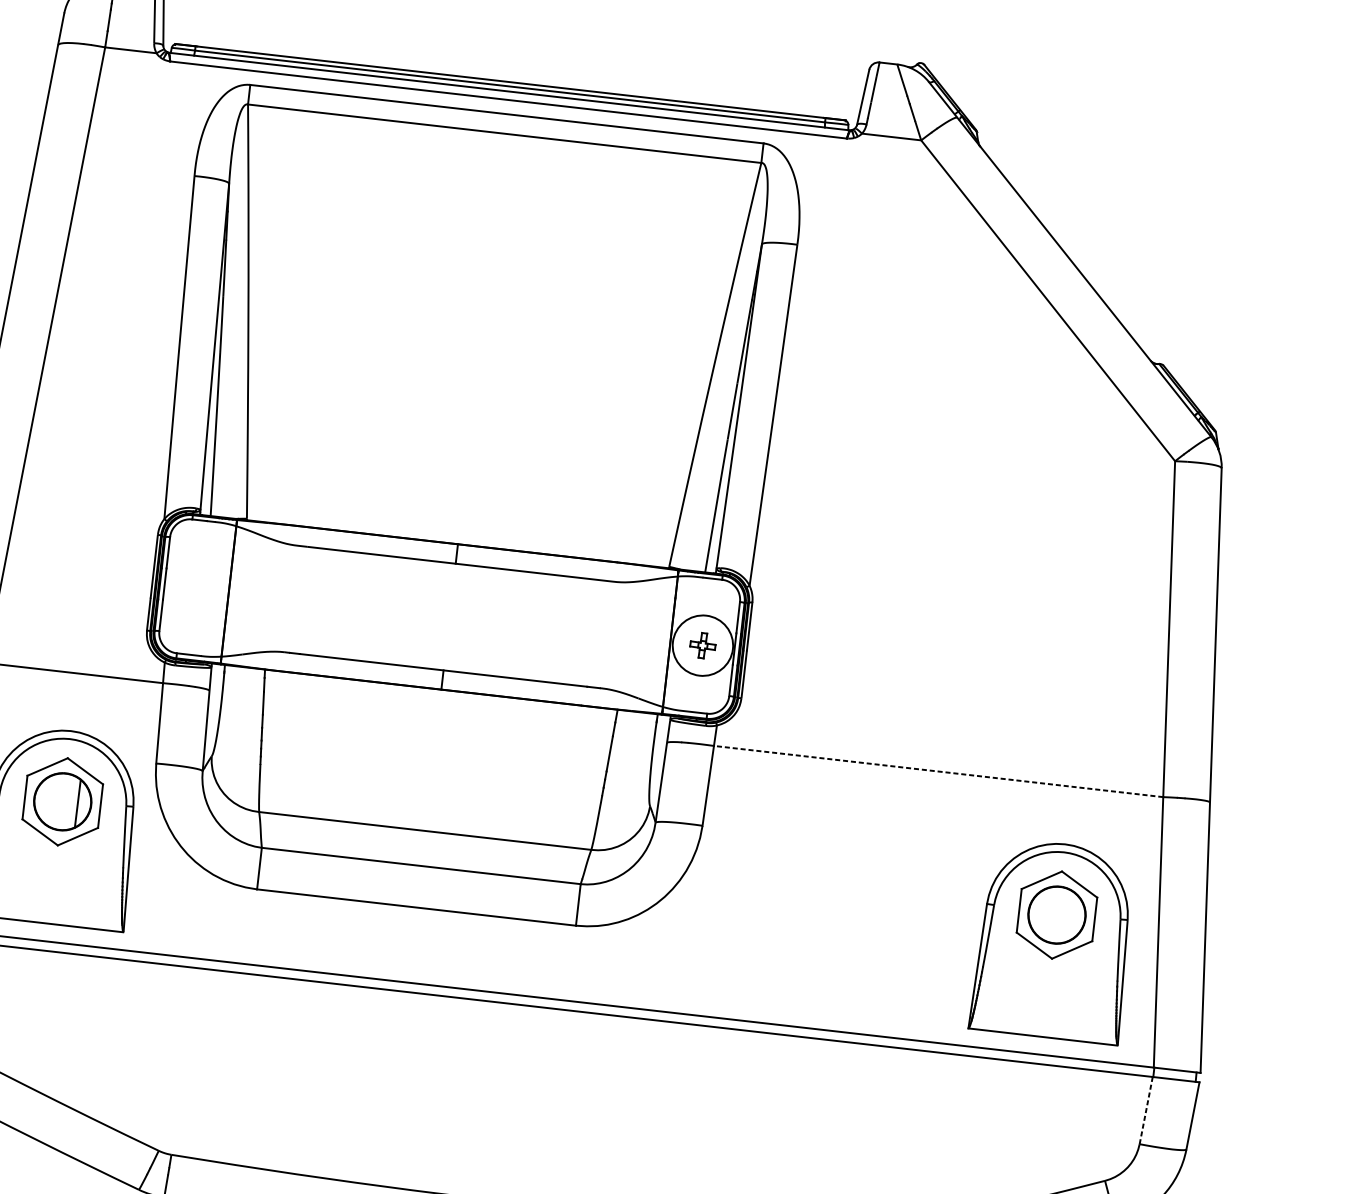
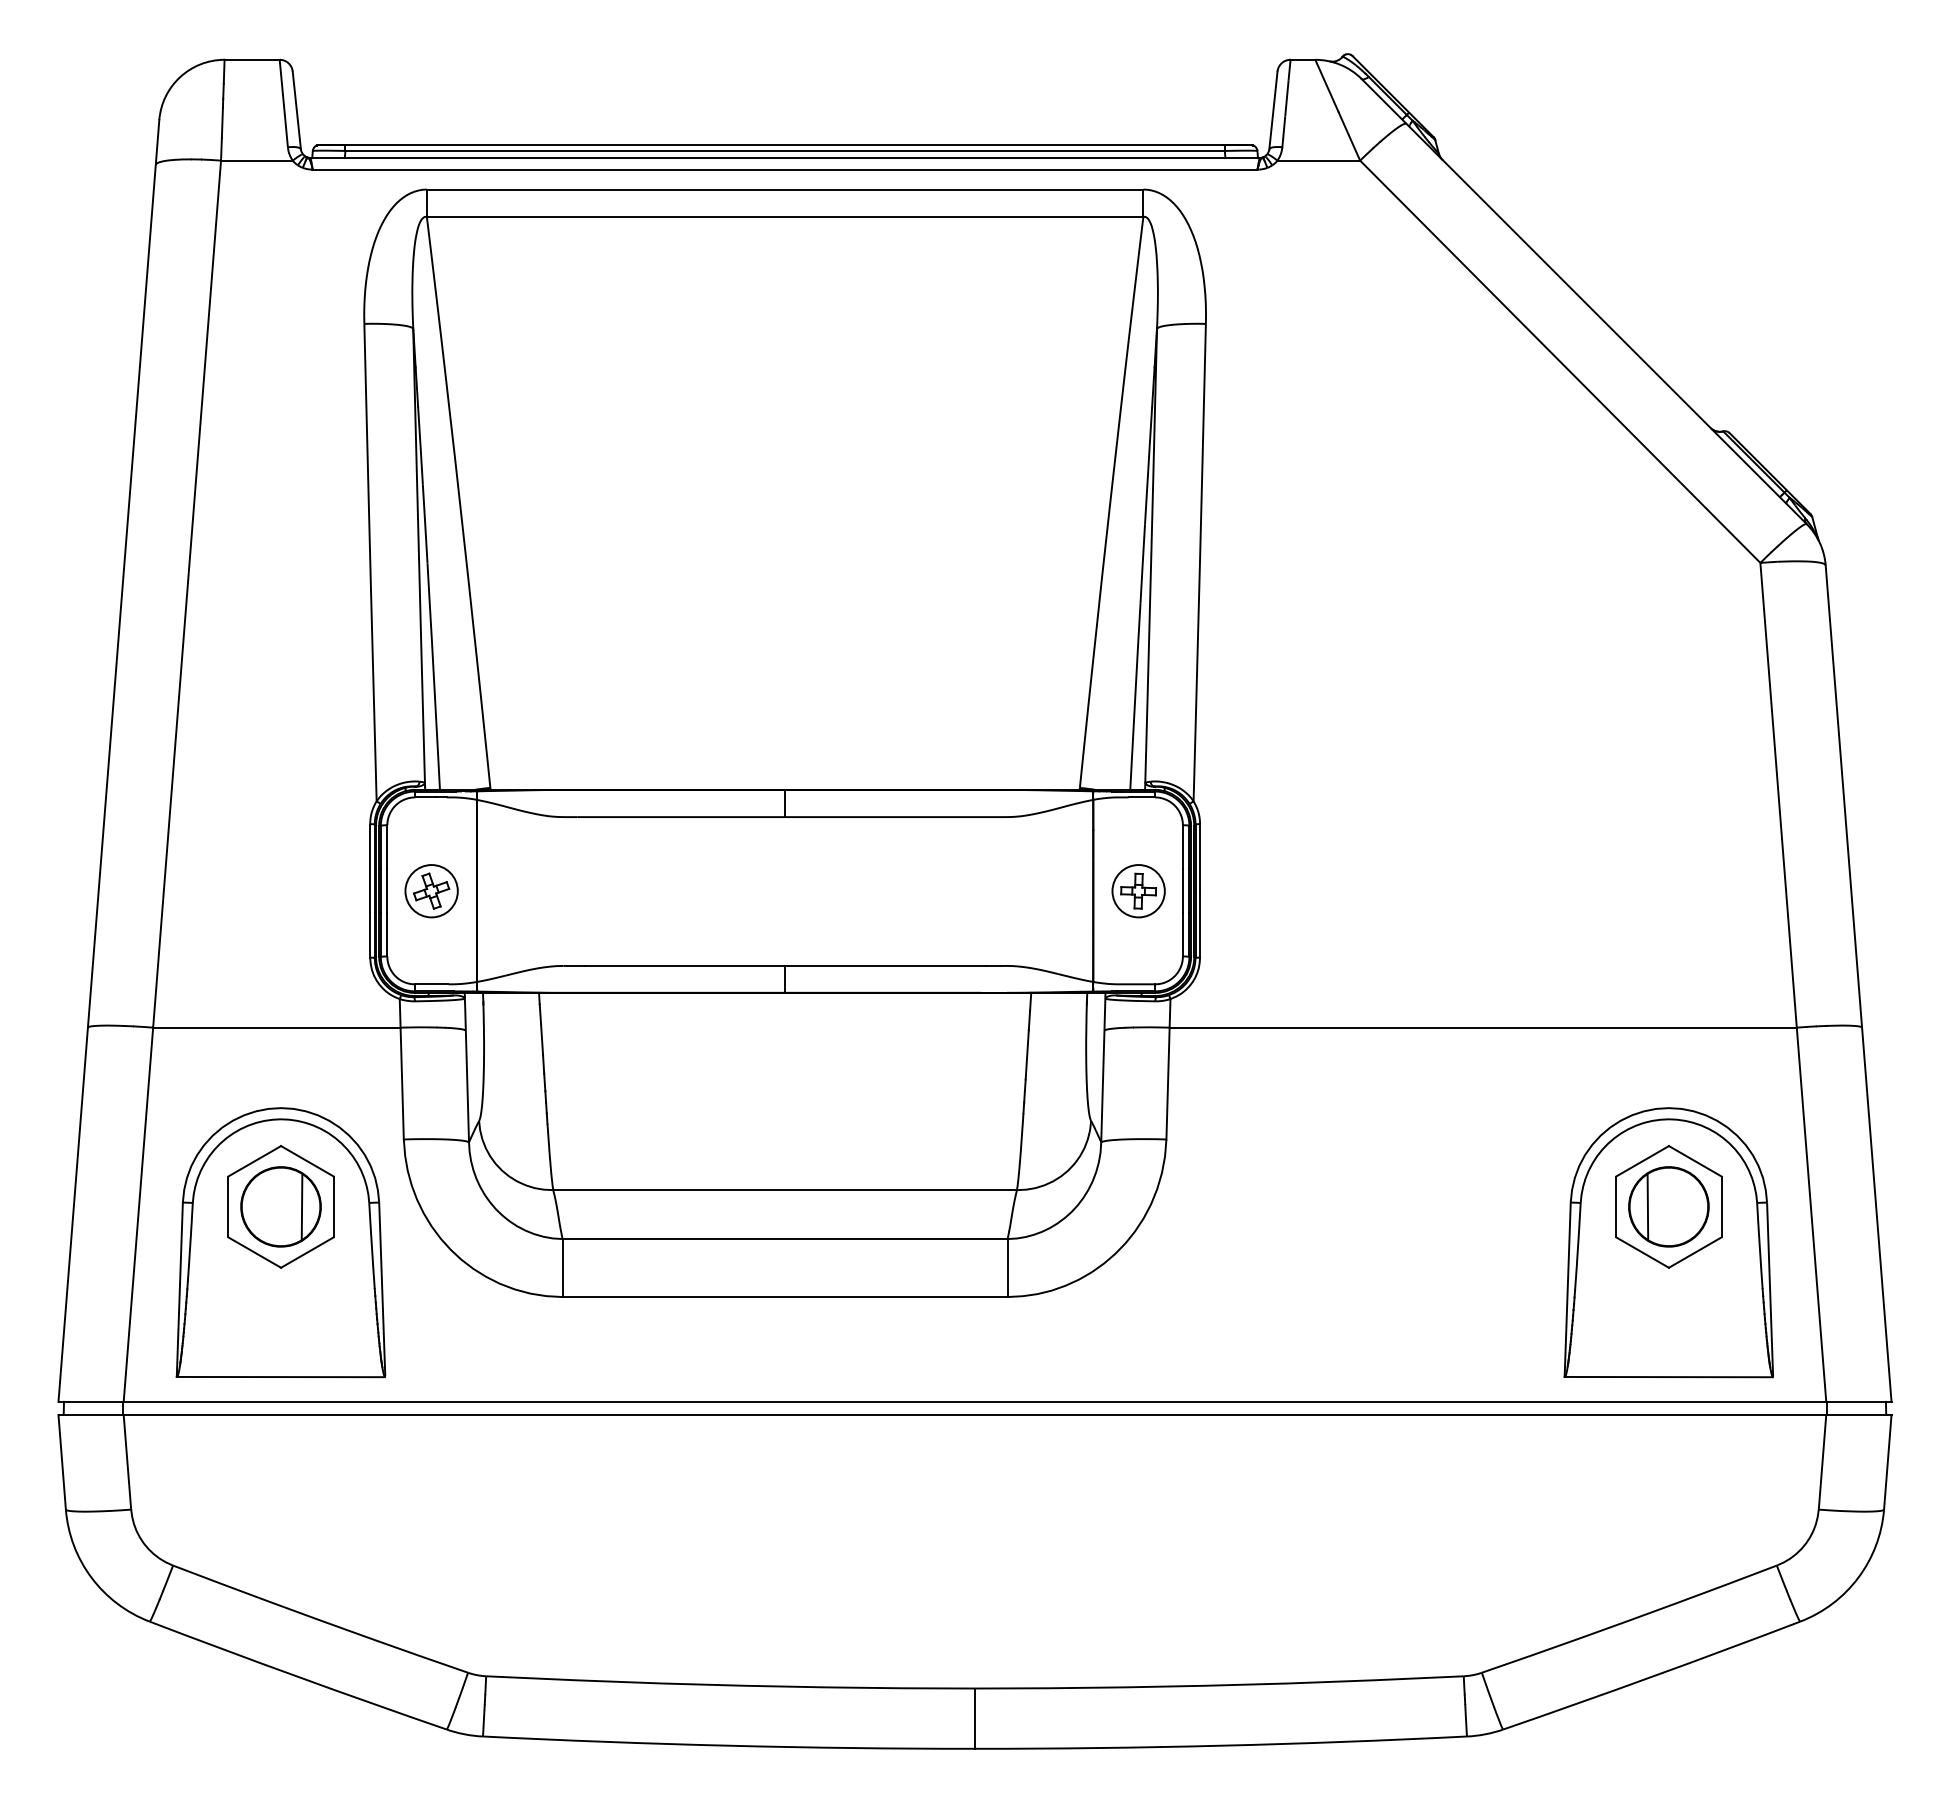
part: (196, 588) -> (431, 891), added
circle: (702, 645) -> (1138, 891), size x0.62
line: (938, 771) -> (1483, 1027), dashed -> solid
line: (1041, 913) -> (1647, 1206), added
line: (1146, 1110) -> (1822, 1461), dashed -> solid

